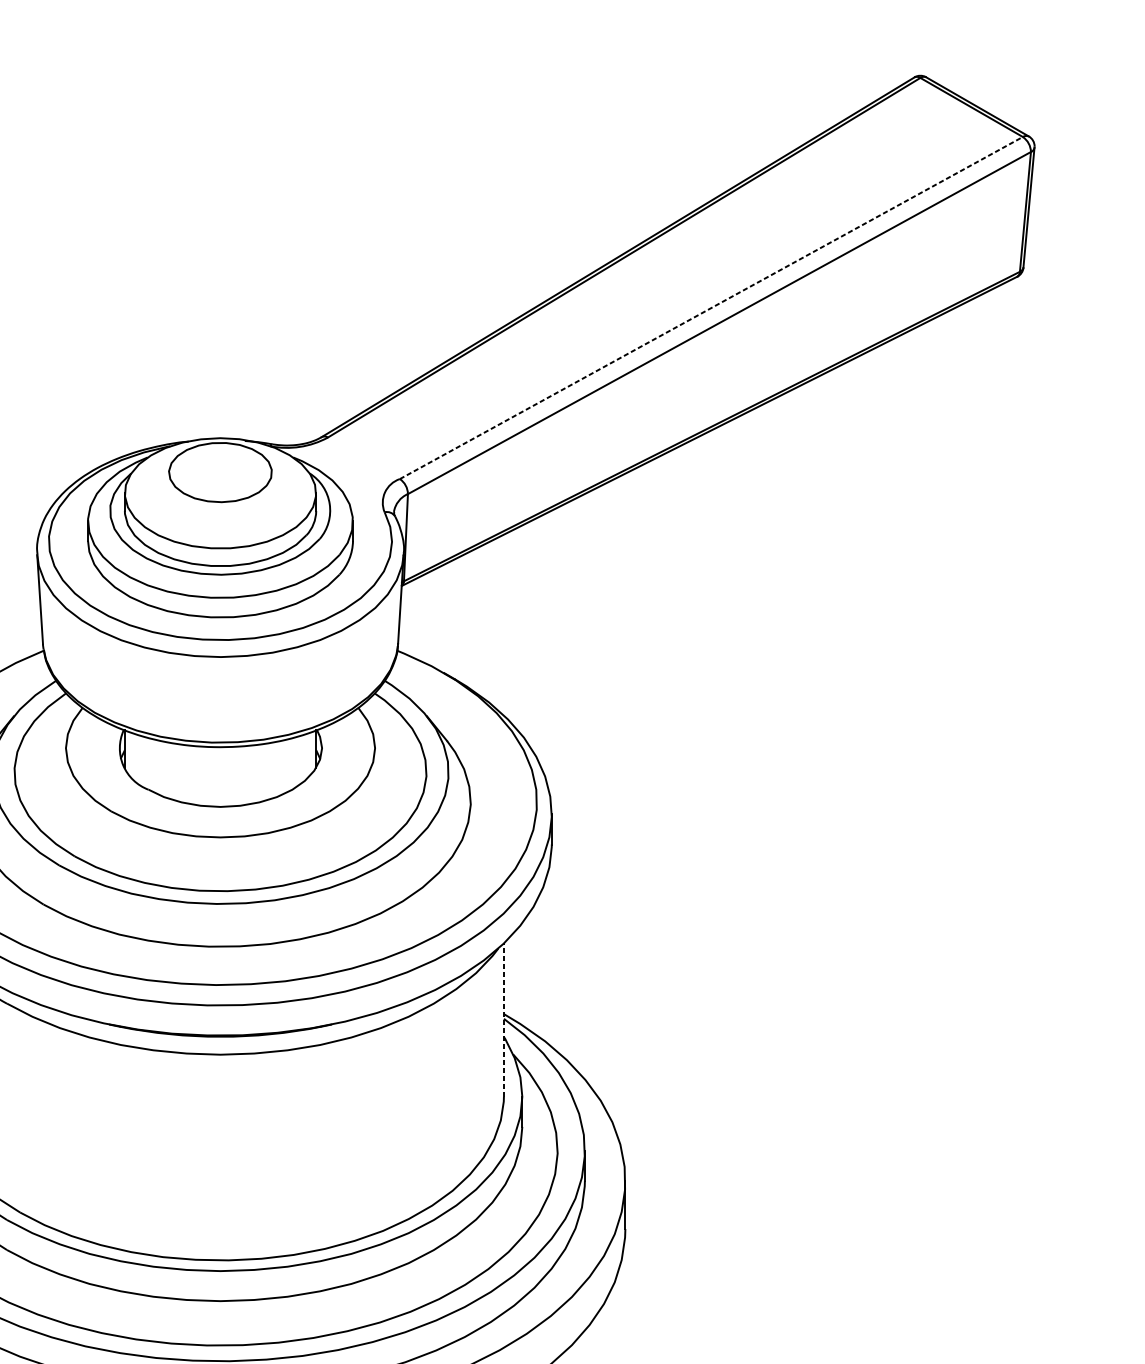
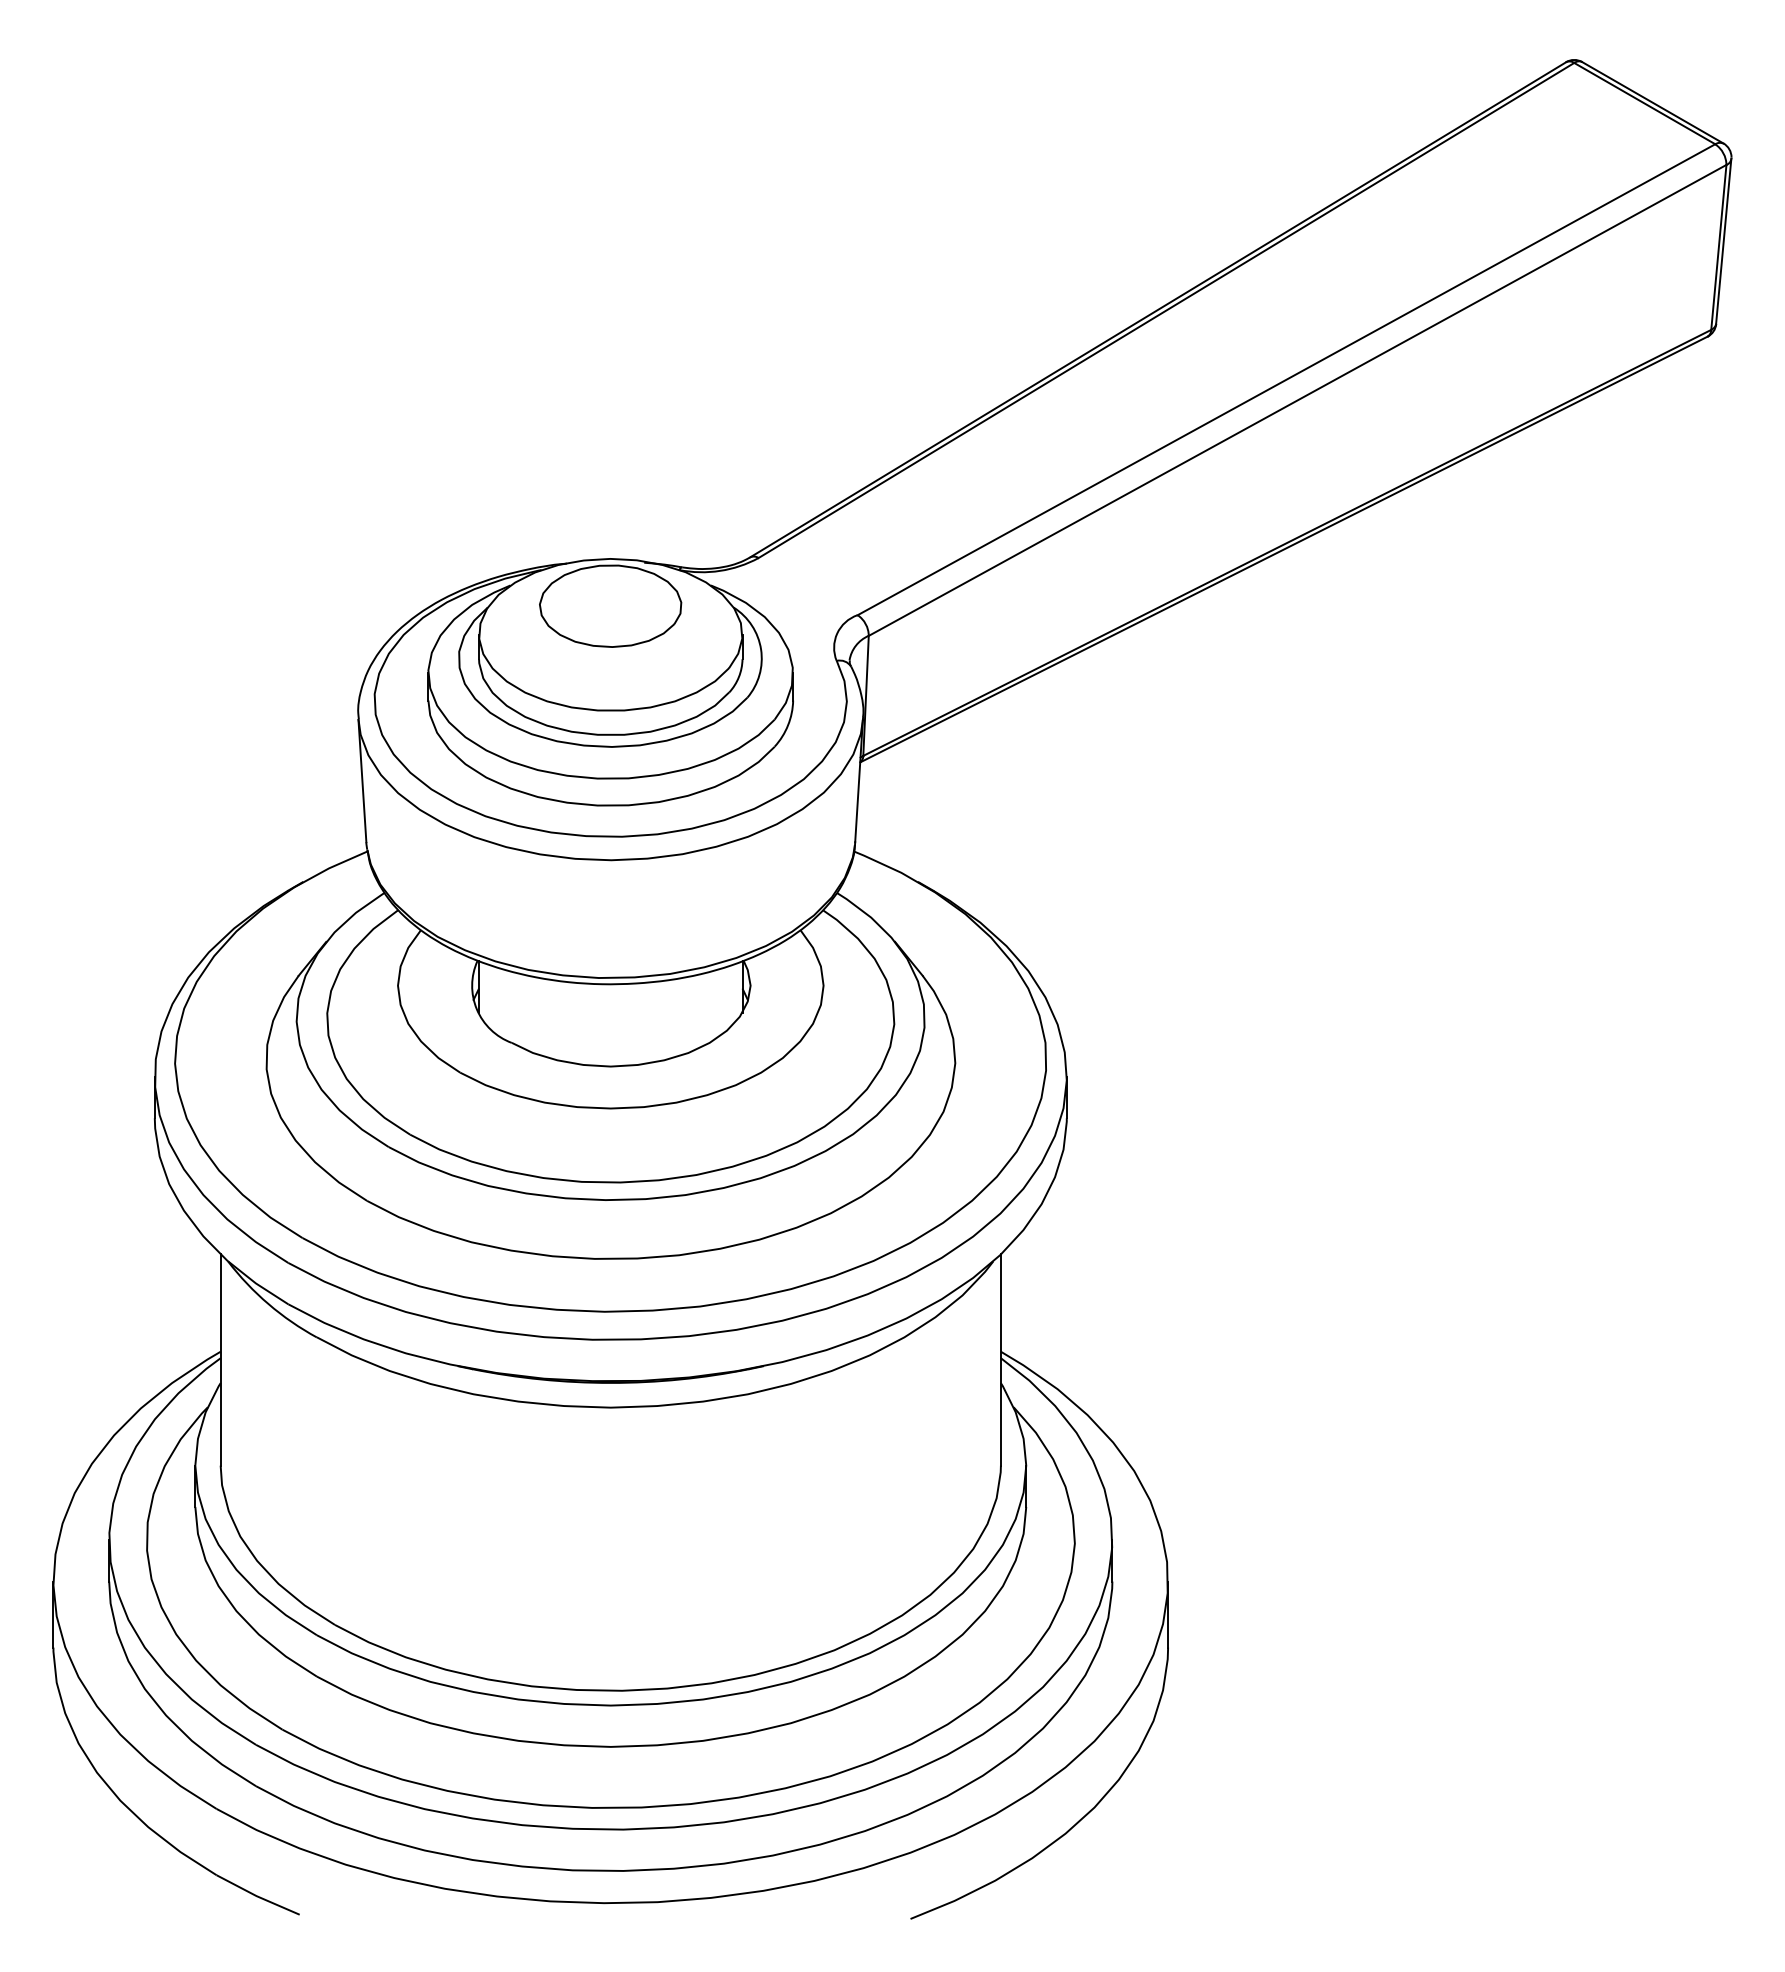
line: (711, 307) -> (1286, 379), dashed -> solid
line: (503, 1020) -> (1000, 1360), dashed -> solid

